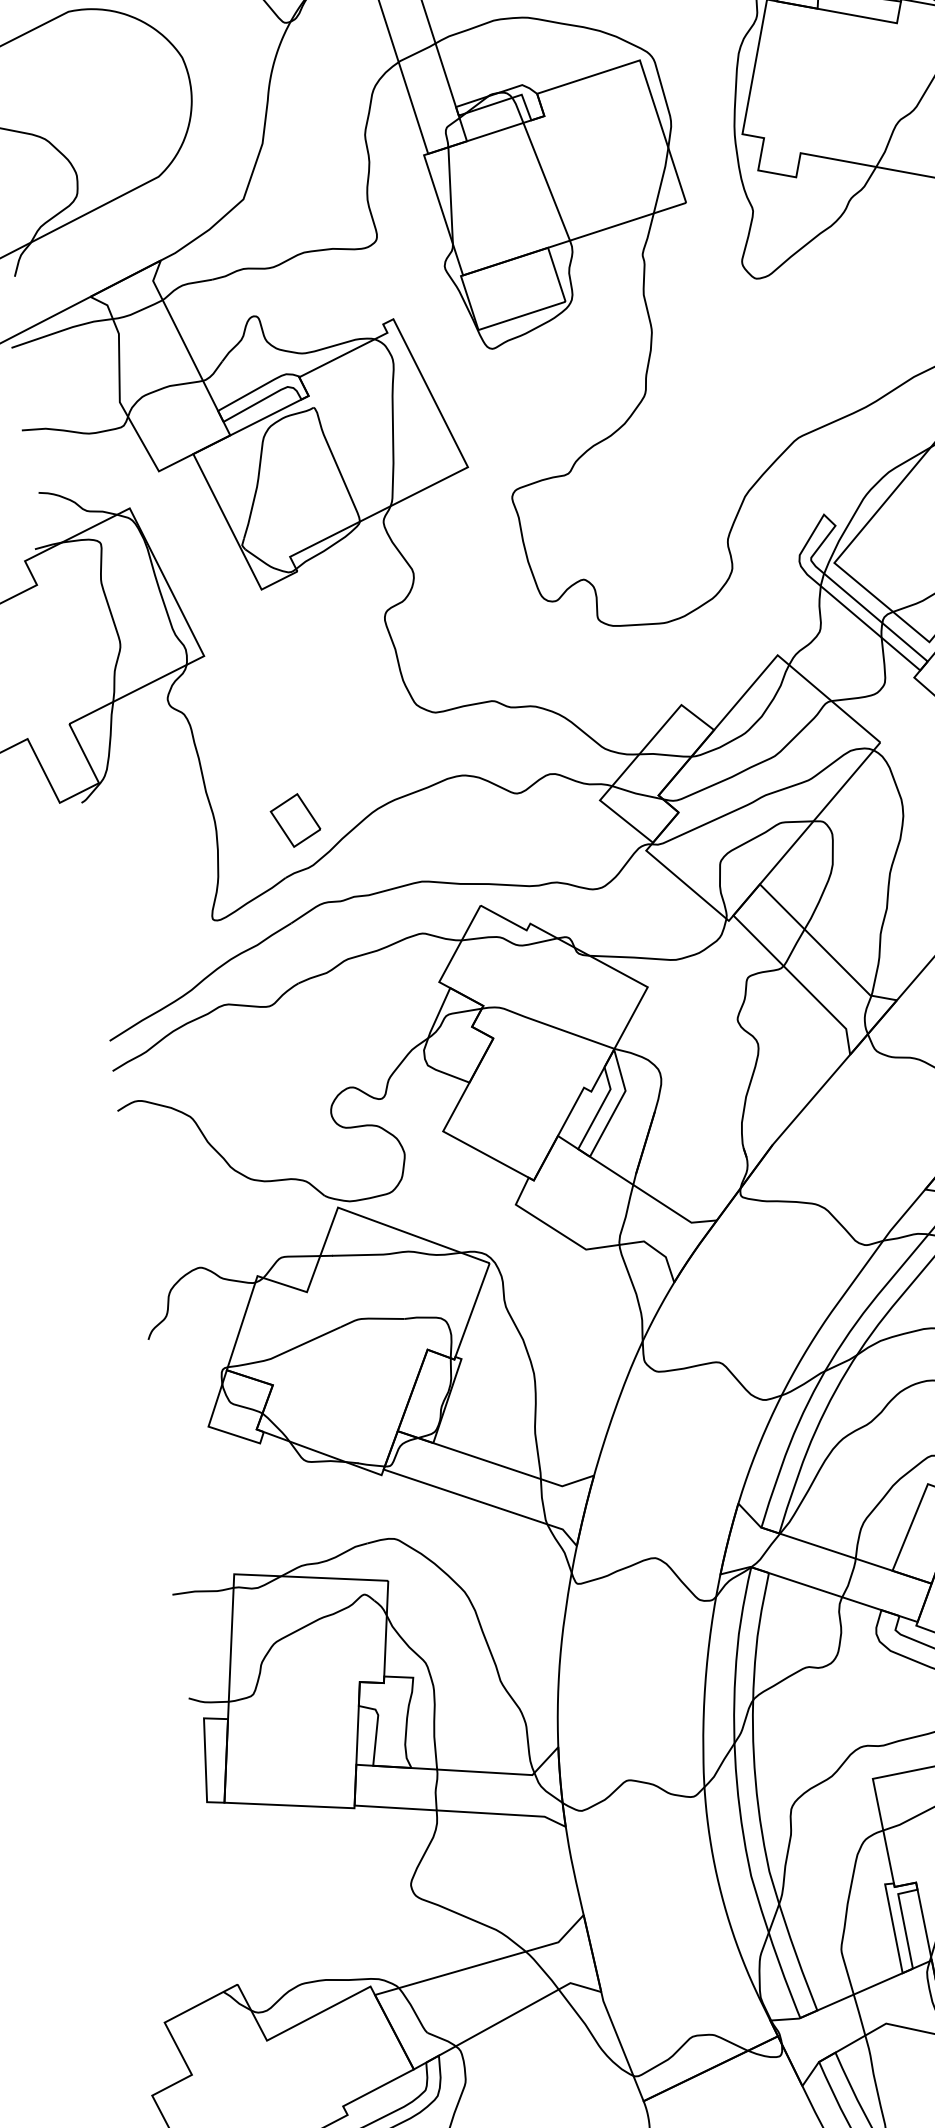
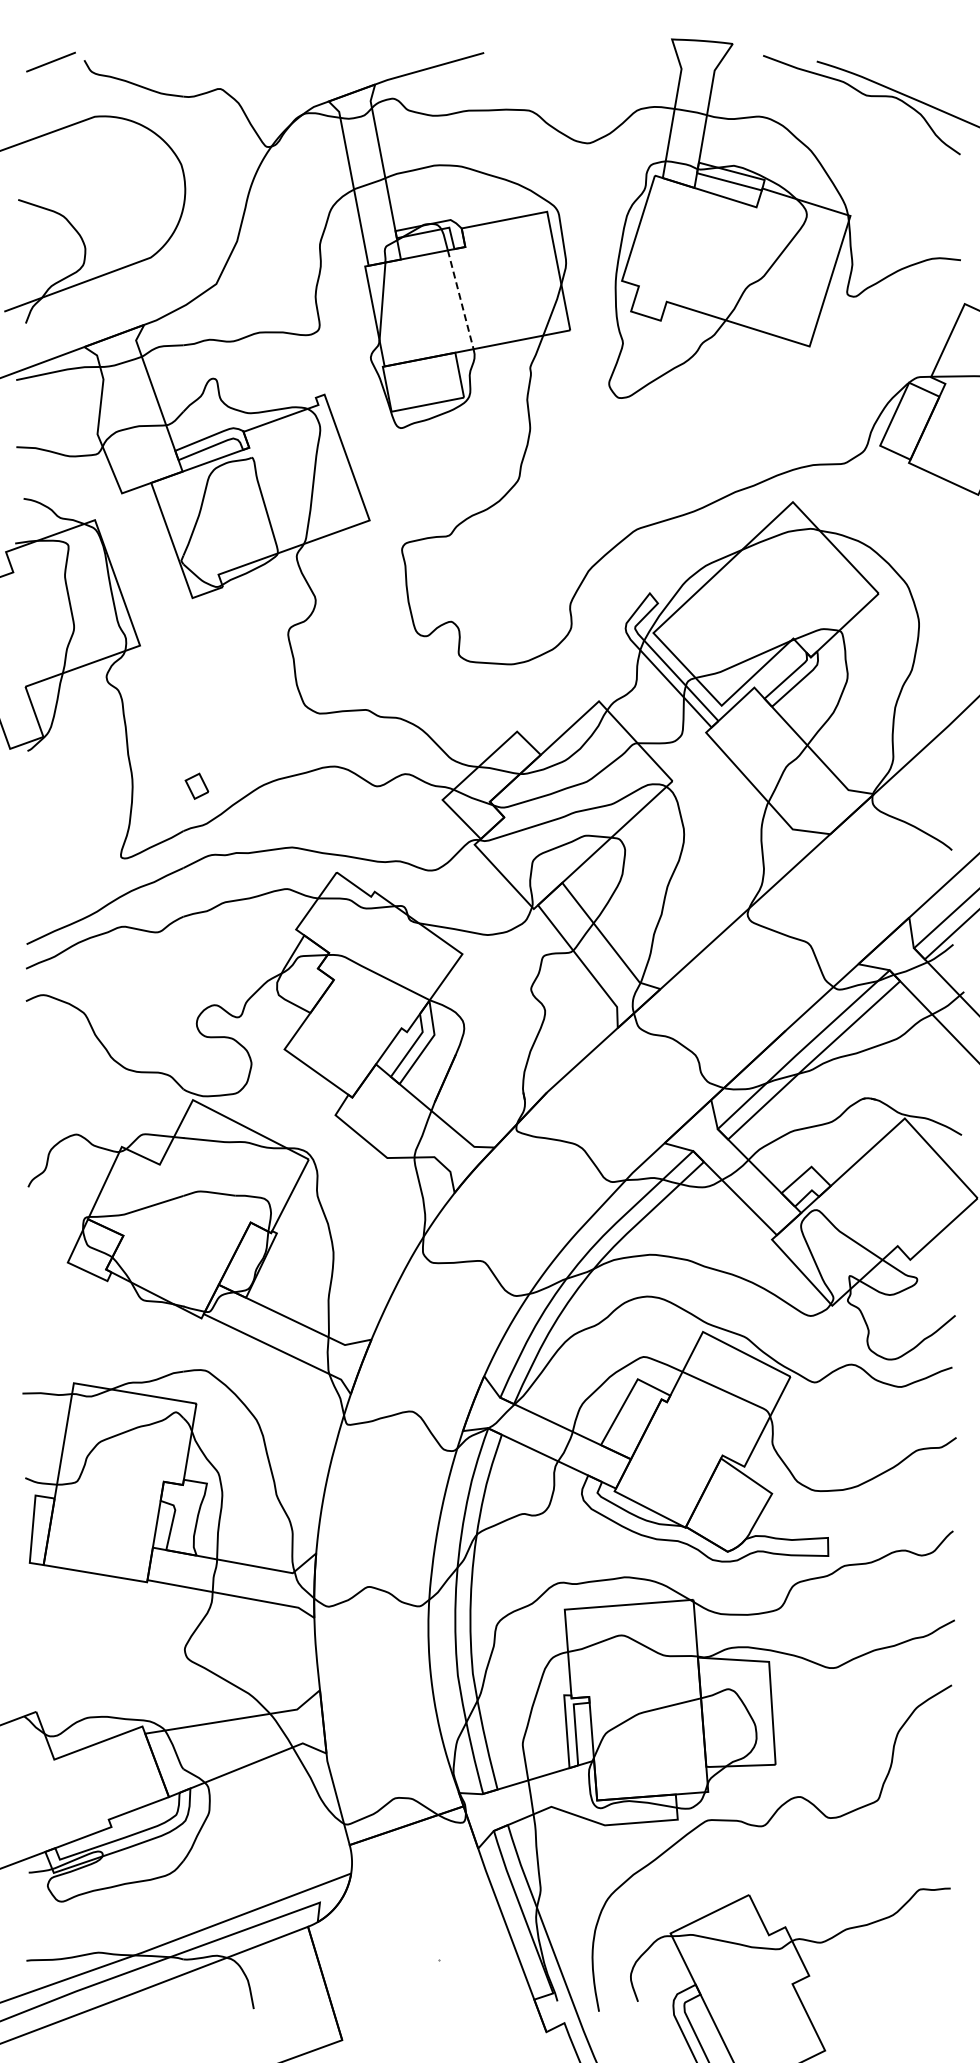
line: (546, 182) -> (460, 300), solid -> dashed
part: (294, 820) -> (196, 786), size x0.6

